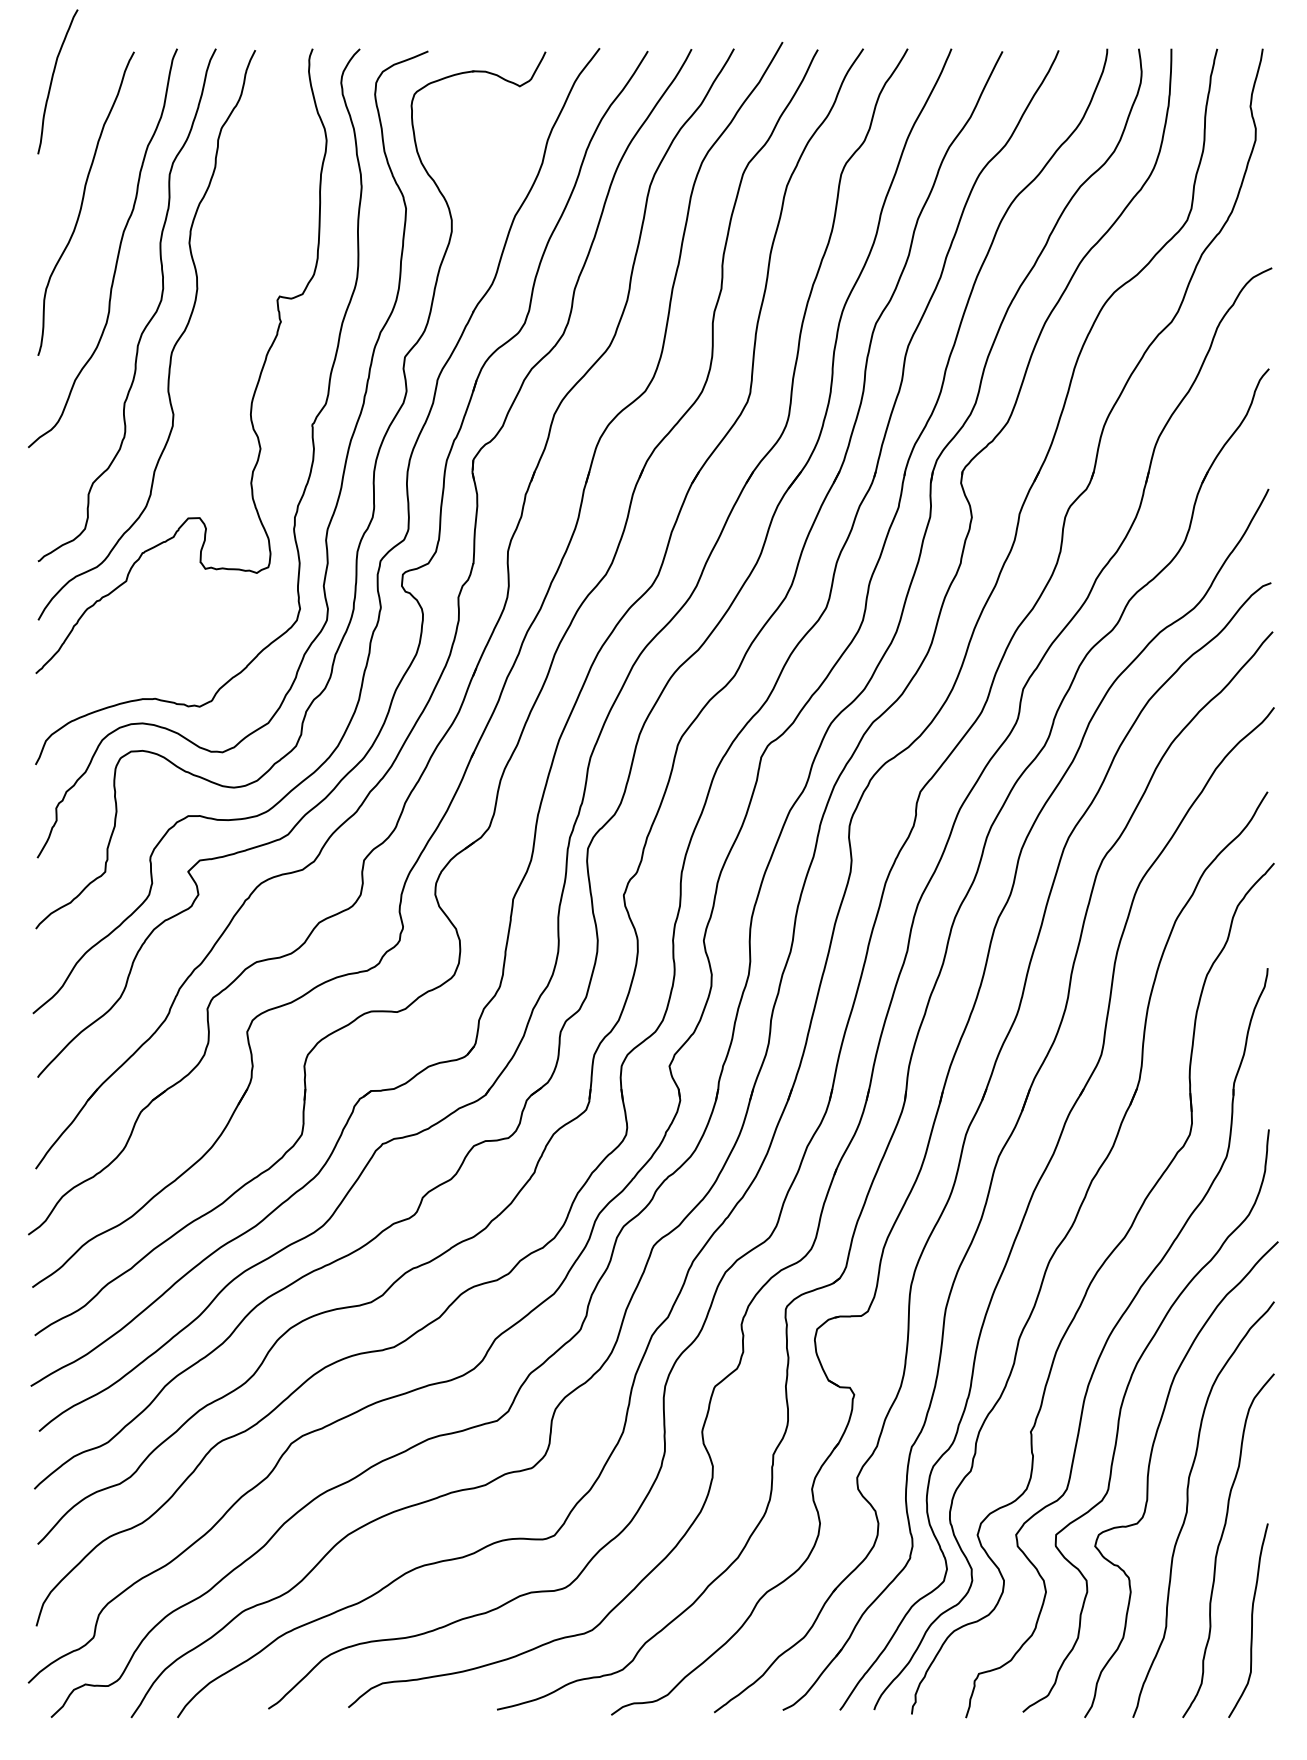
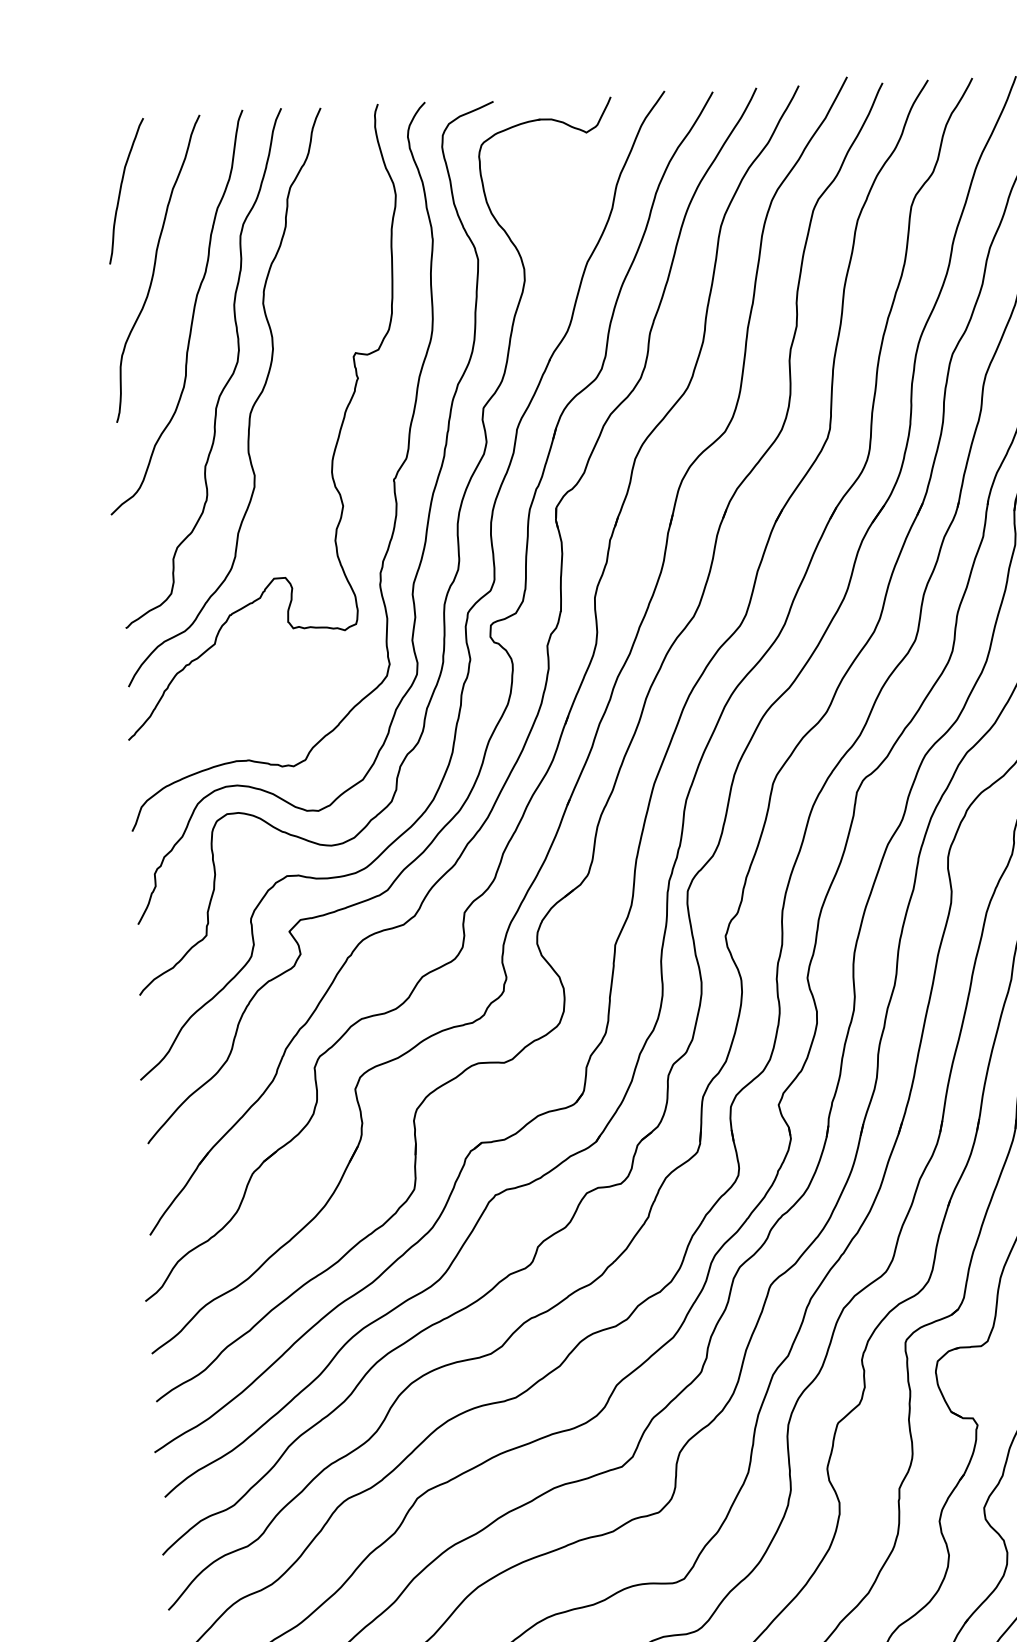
curve: (53, 78) -> (122, 188), moved

